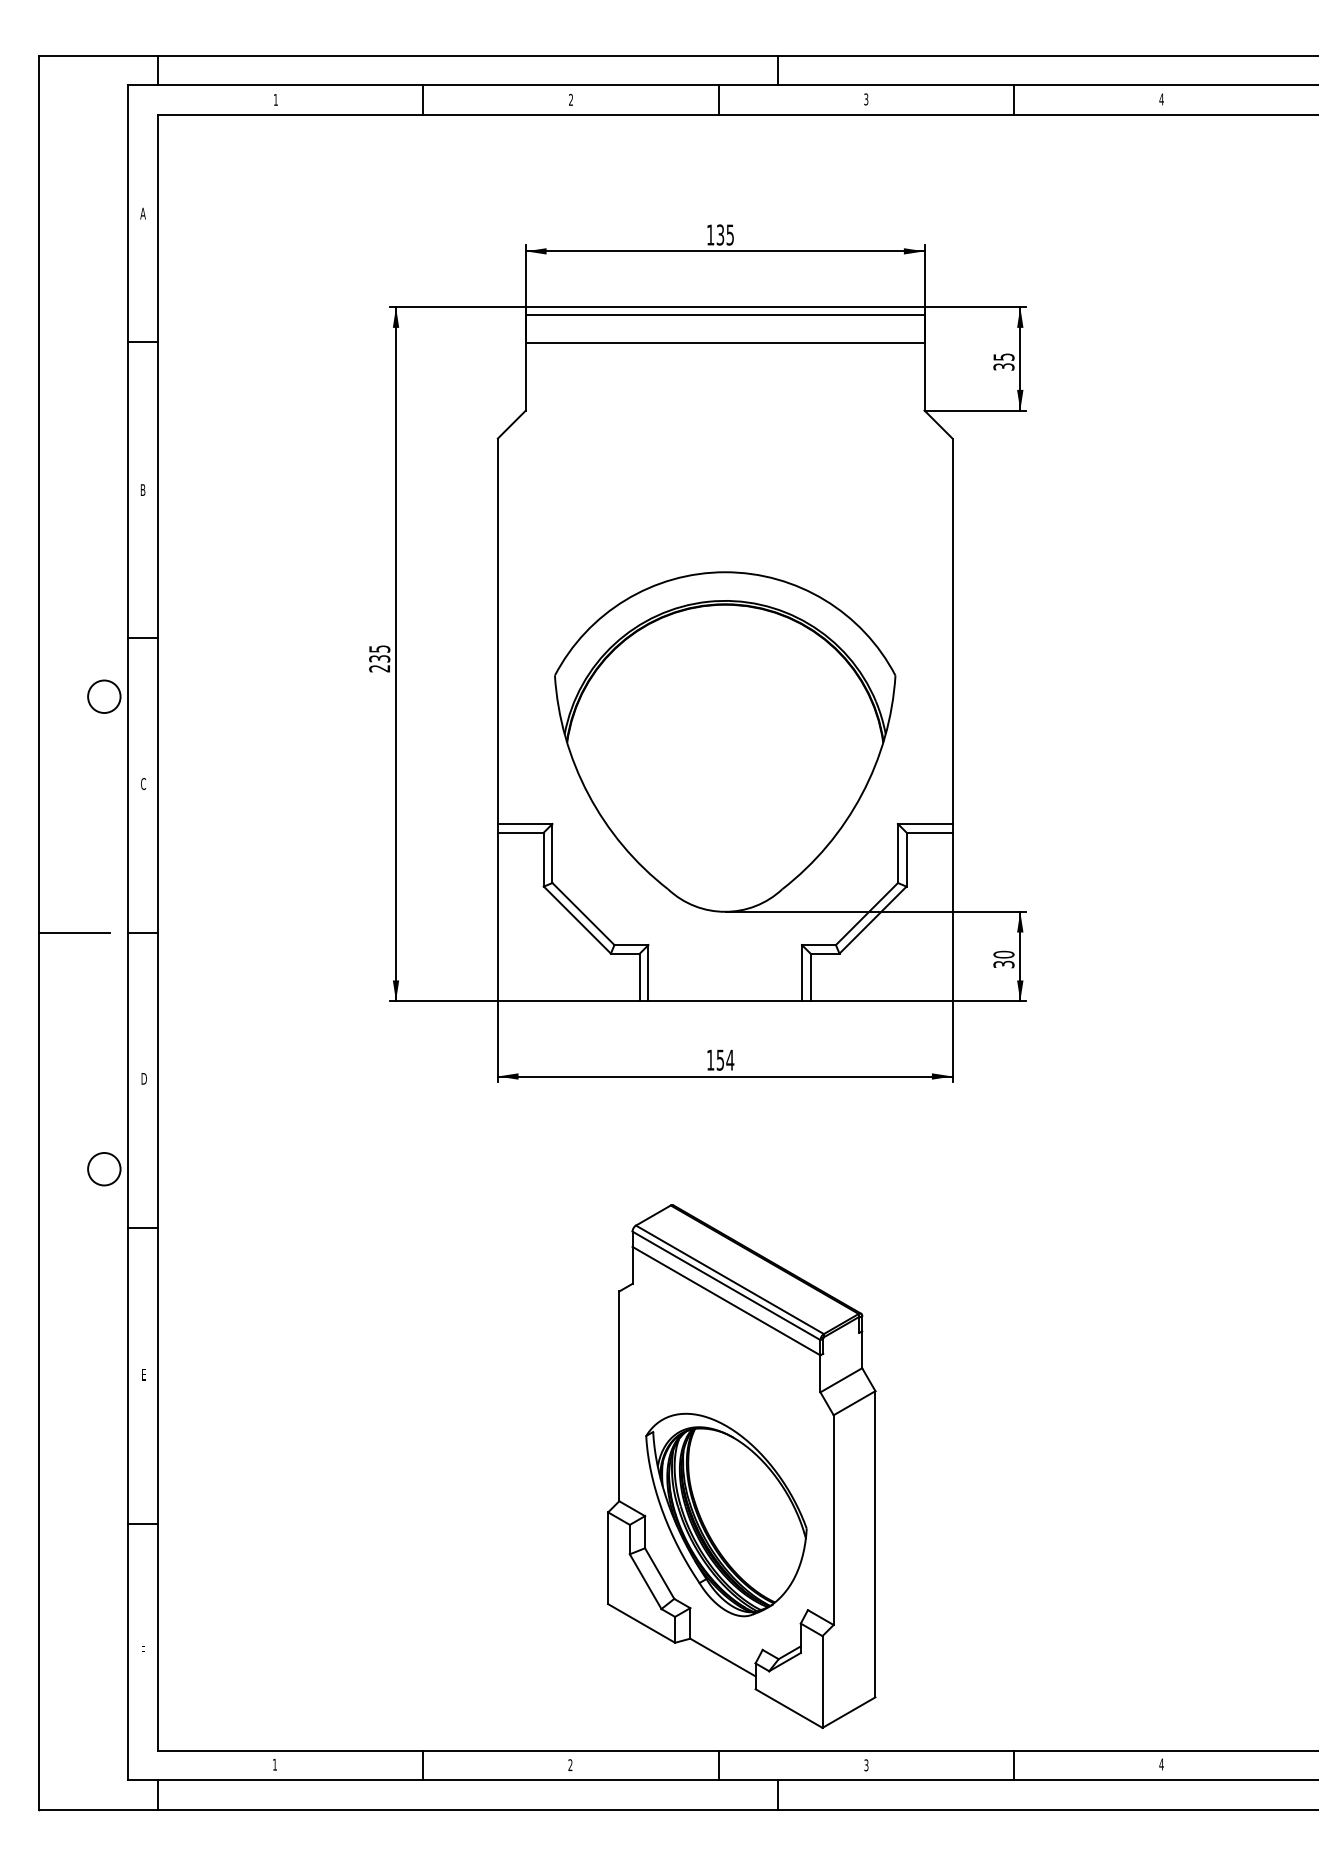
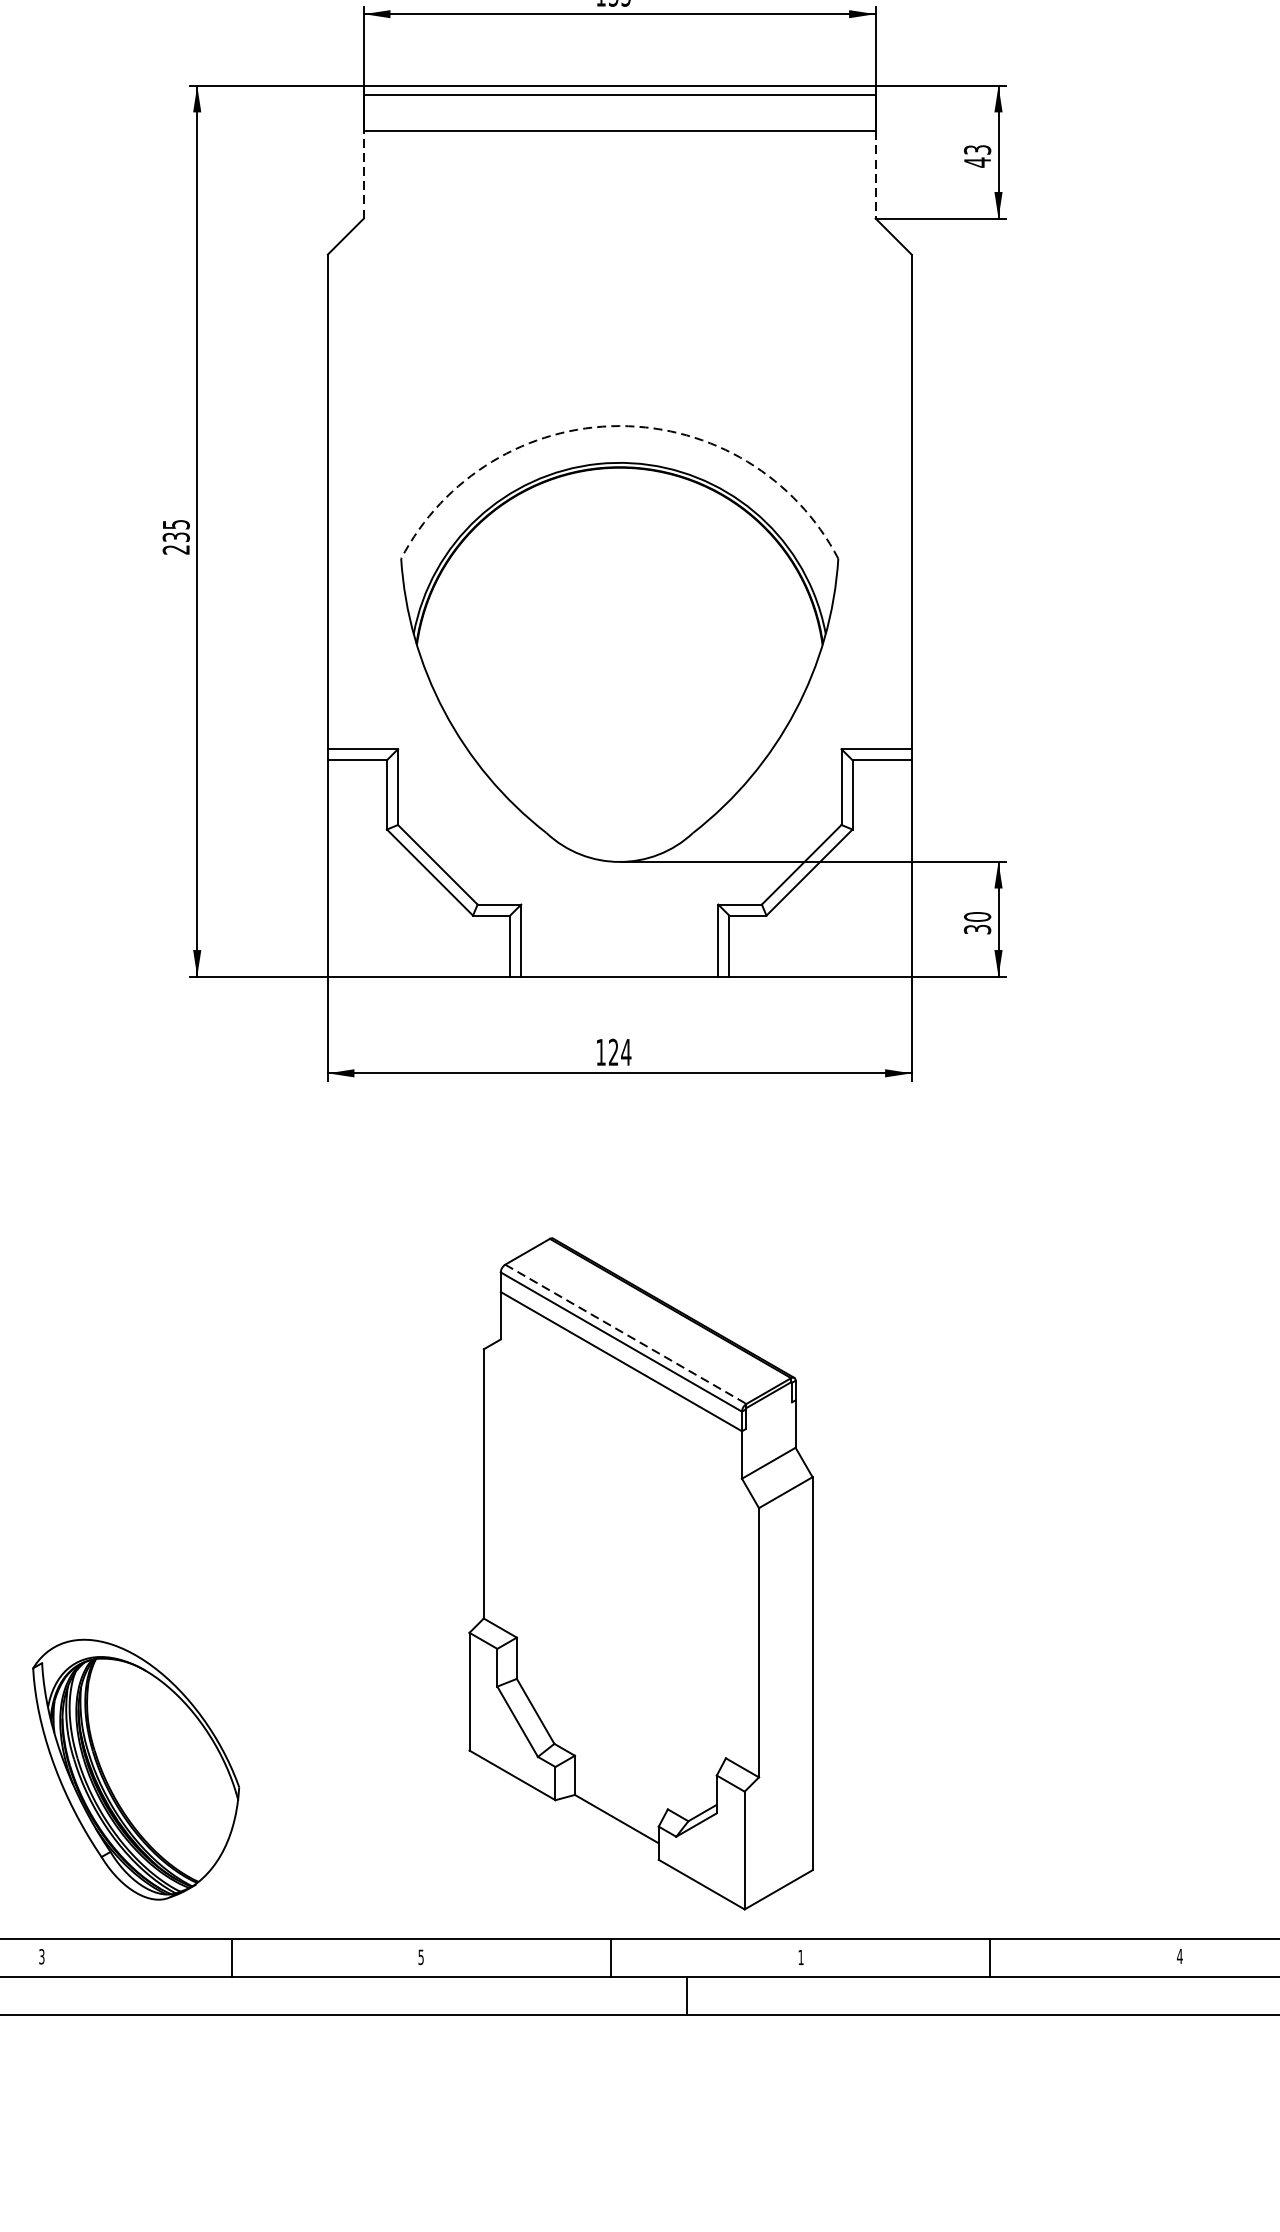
text: (1003, 362) -> (976, 156), 35 -> 43
line: (525, 376) -> (363, 174), solid -> dashed
line: (924, 376) -> (875, 174), solid -> dashed
arc: (725, 572) -> (620, 426), solid -> dashed
text: (719, 1059) -> (612, 1051), 154 -> 124
line: (730, 1280) -> (626, 1335), solid -> dashed
part: (726, 1514) -> (136, 1769), moved
text: (274, 1764) -> (41, 1956), 1 -> 3
text: (570, 1765) -> (421, 1957), 2 -> 5
text: (866, 1765) -> (801, 1957), 3 -> 1

